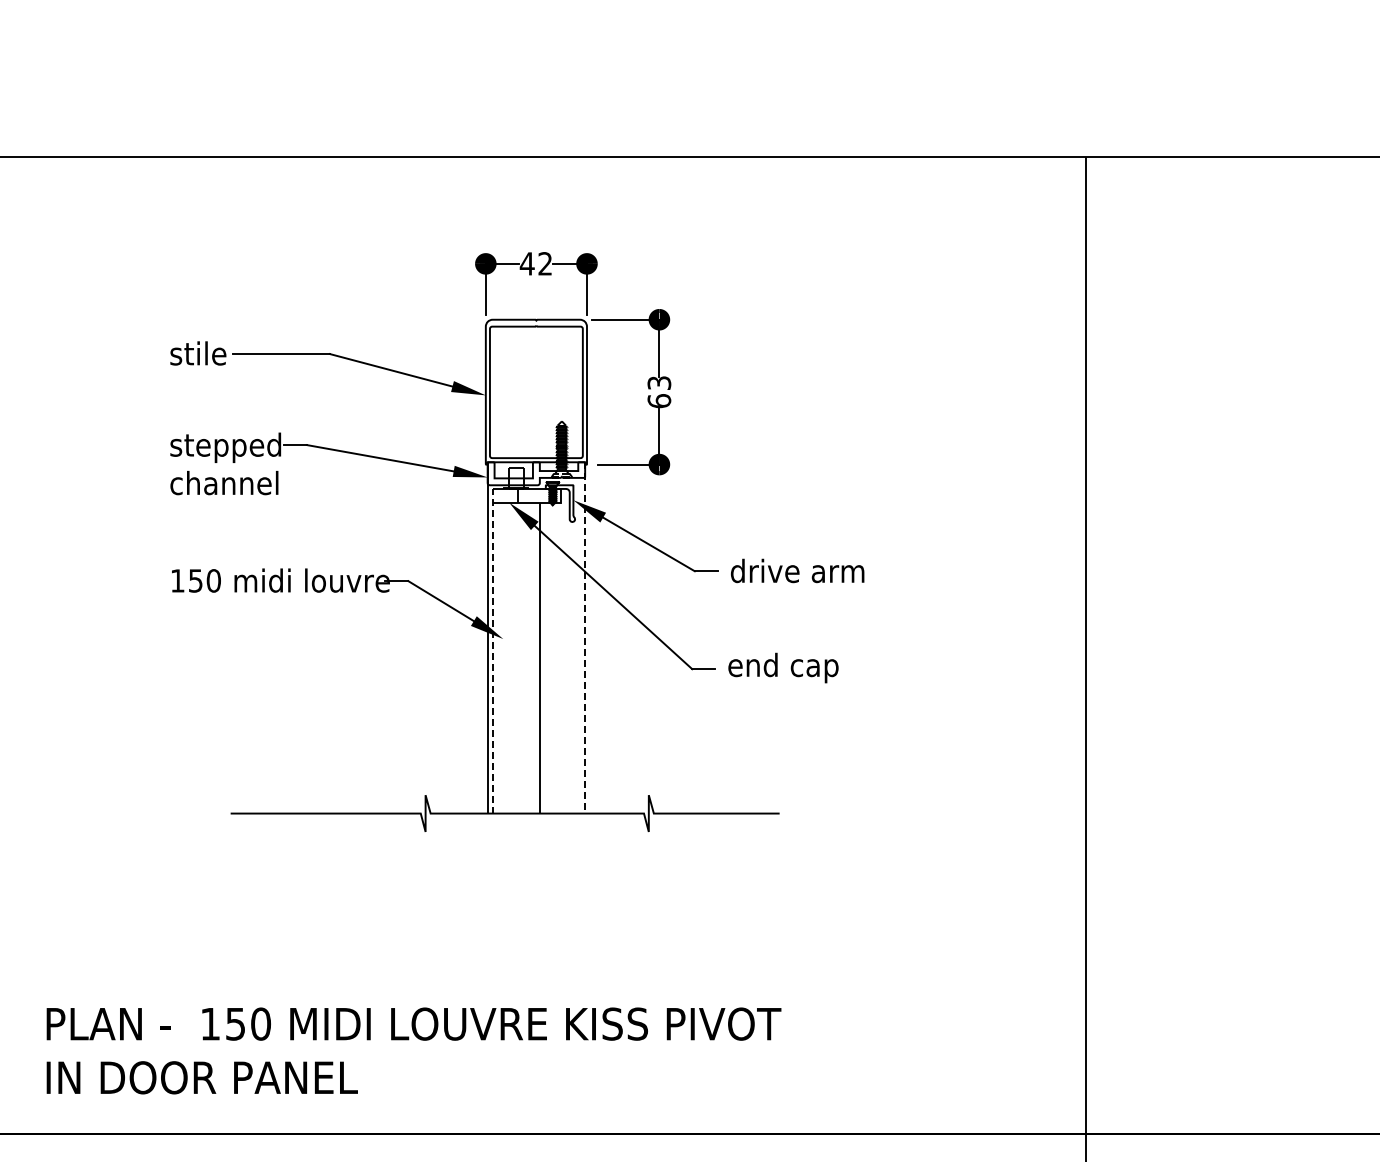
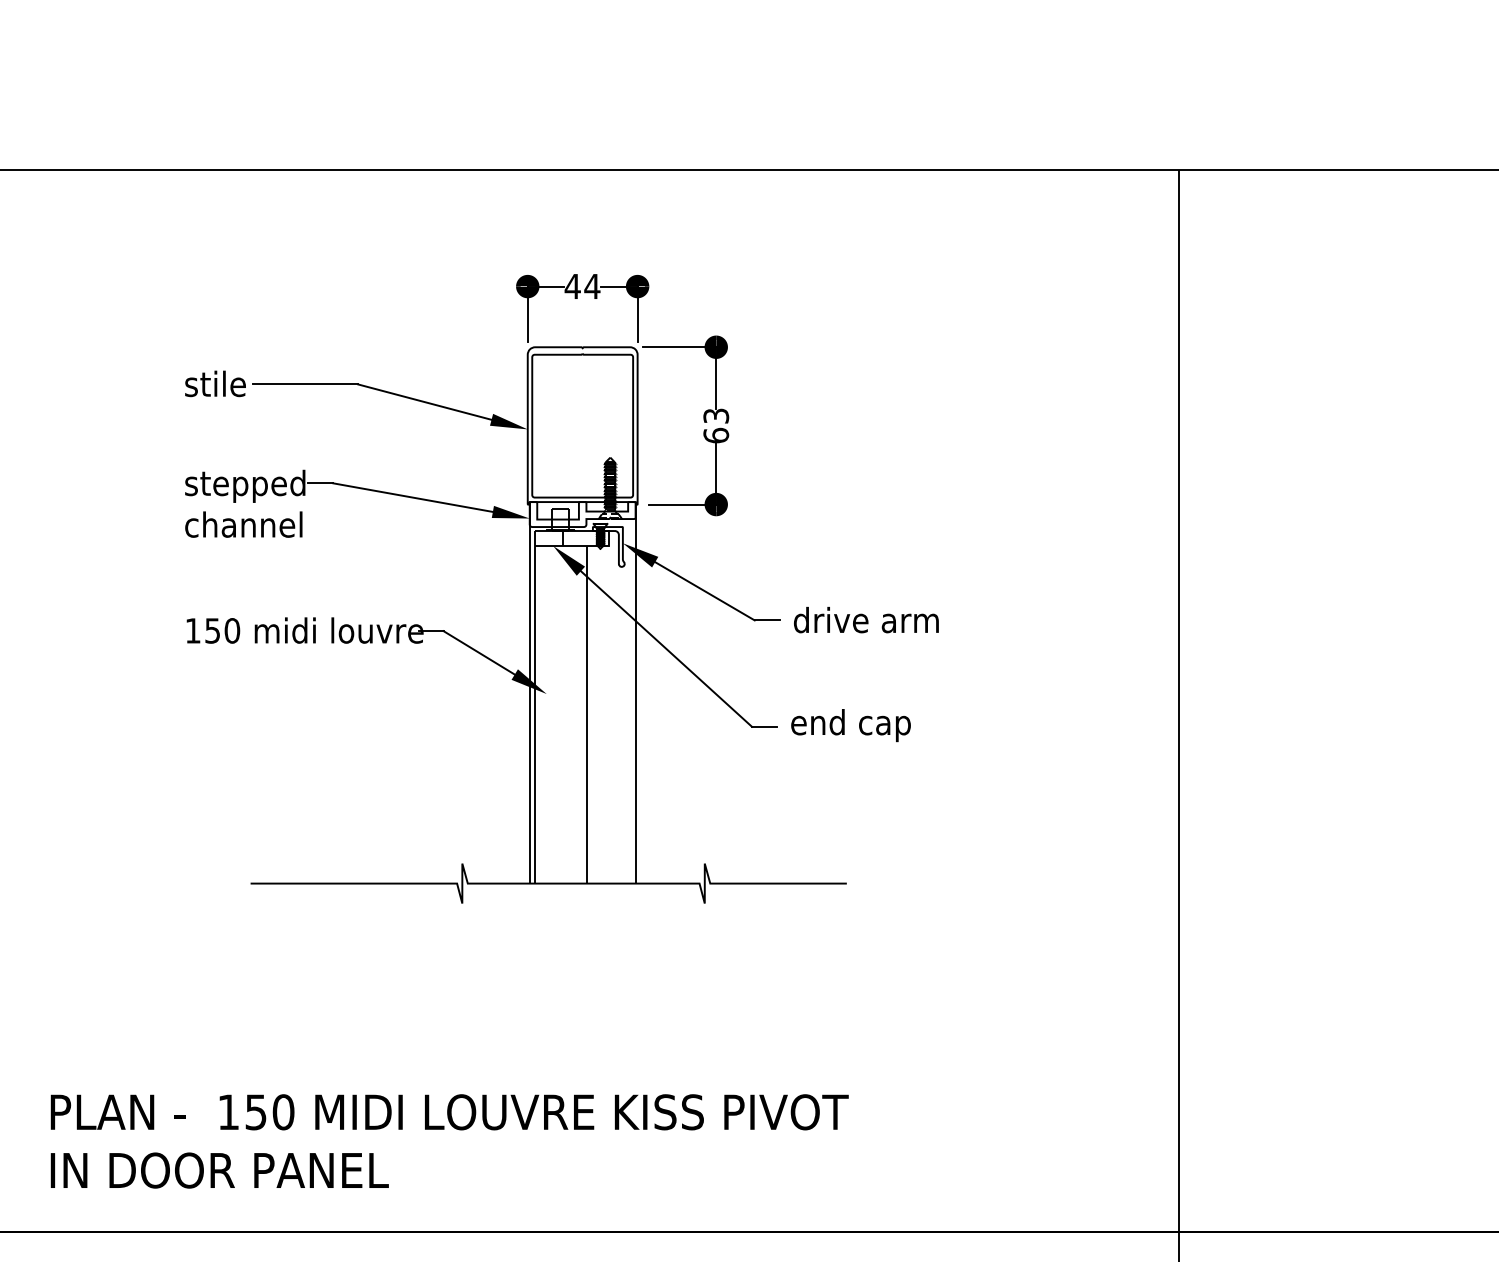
text: (544, 263) -> (591, 286), 42 -> 44
line: (585, 637) -> (636, 692), dashed -> solid
line: (492, 650) -> (534, 706), dashed -> solid

